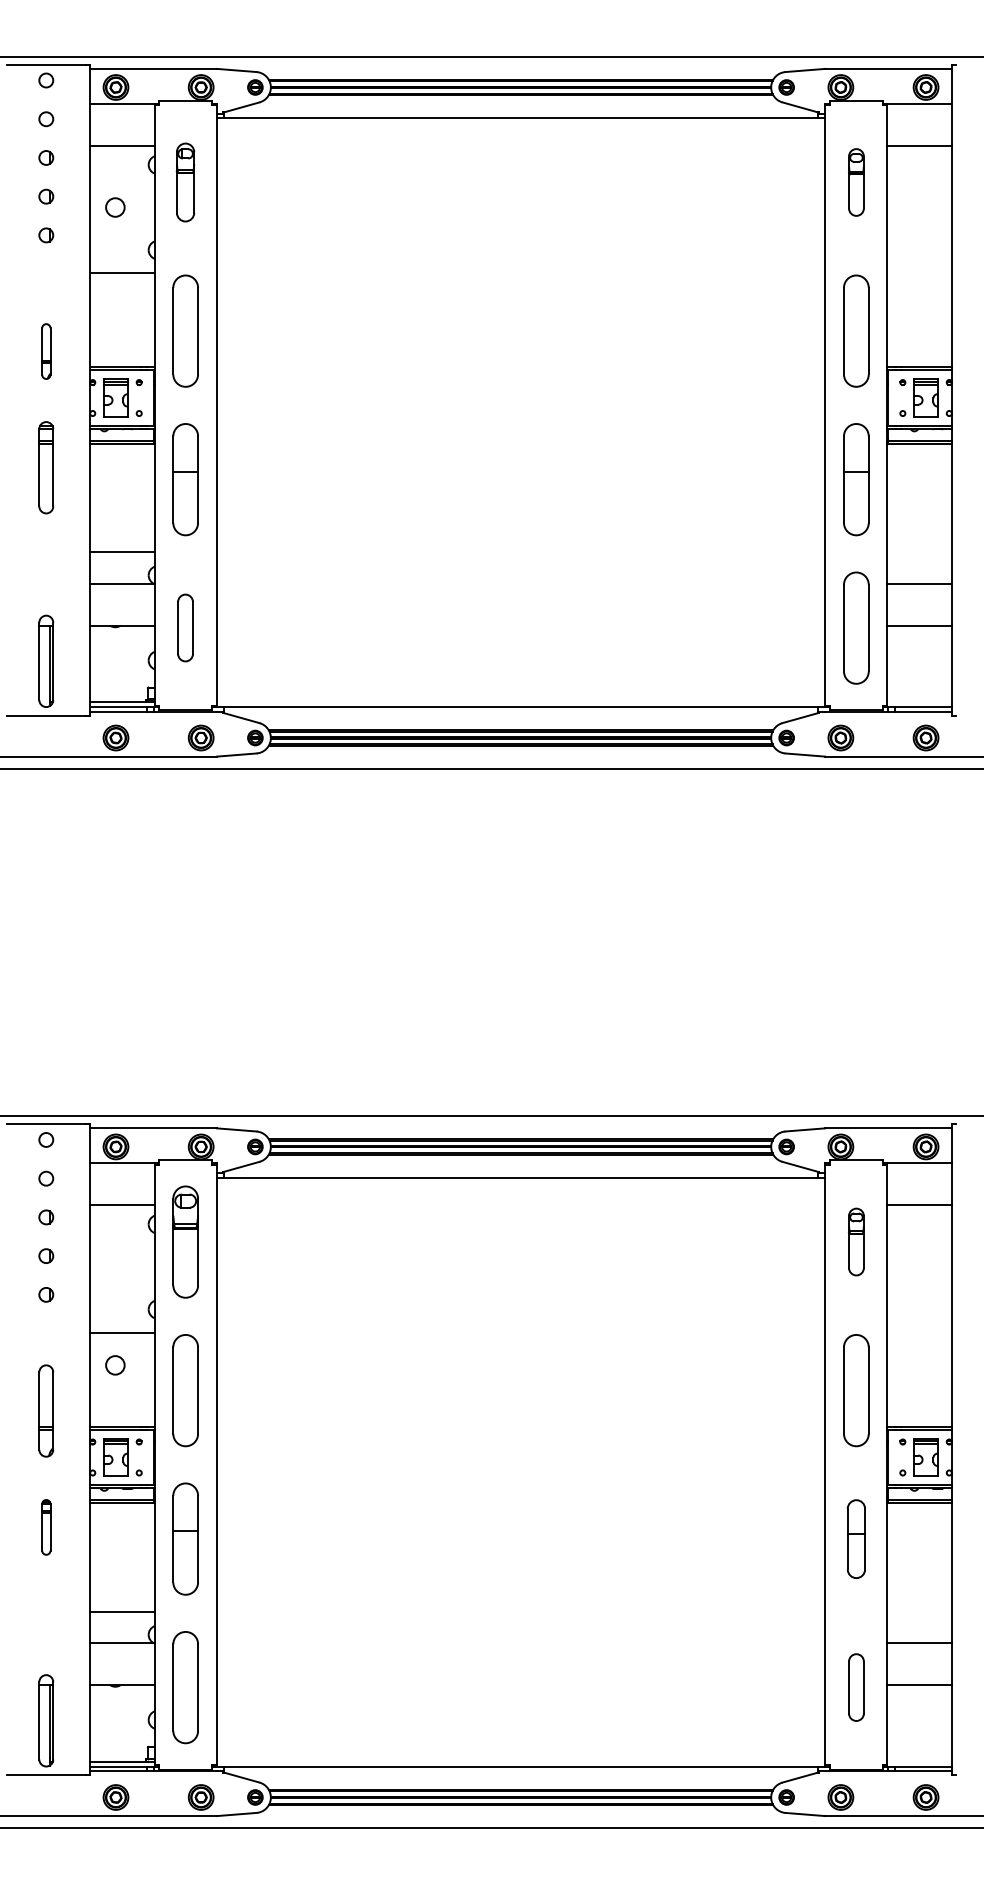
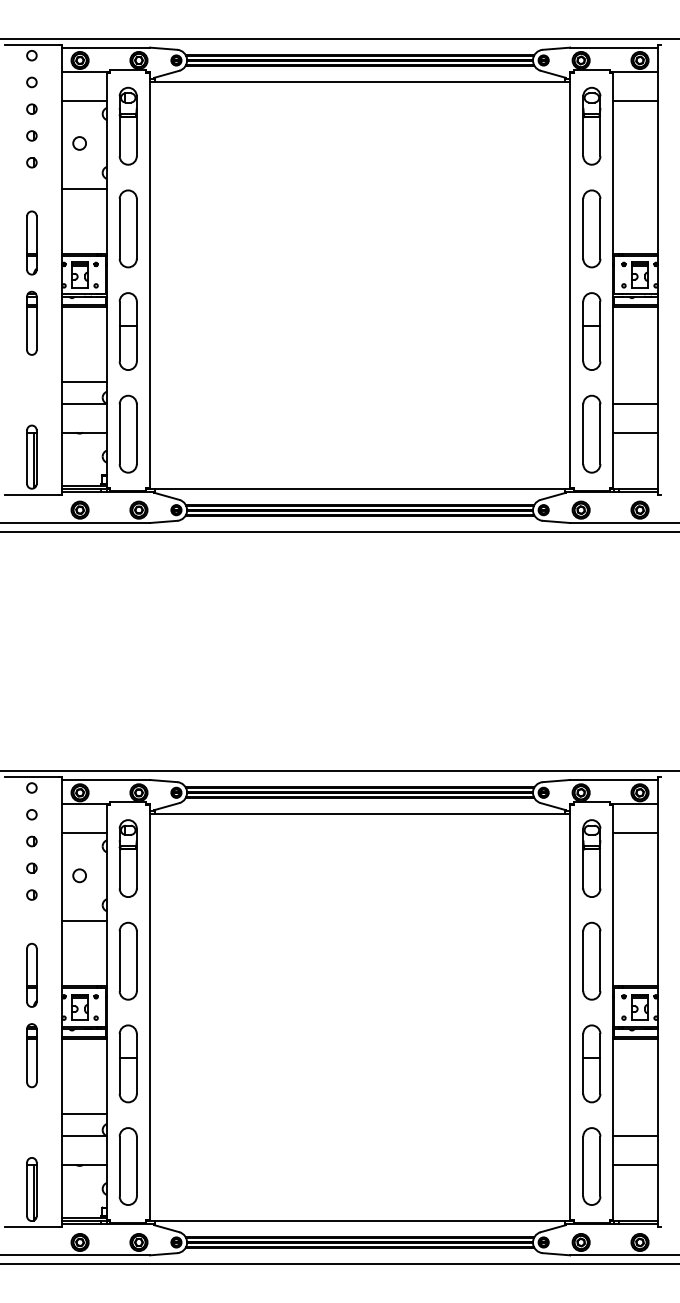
part: (184, 181) -> (127, 125), size x1.43
part: (855, 181) -> (591, 125), size x1.67
part: (45, 350) -> (31, 242), size x1.67
part: (184, 627) -> (127, 433), size x1.67
part: (855, 1241) -> (591, 858), size x1.67
circle: (115, 1364) -> (79, 875), moved
part: (45, 1526) -> (31, 1055), size x1.67
part: (855, 1538) -> (591, 1063), size x1.43
part: (855, 1687) -> (591, 1166), size x1.67

